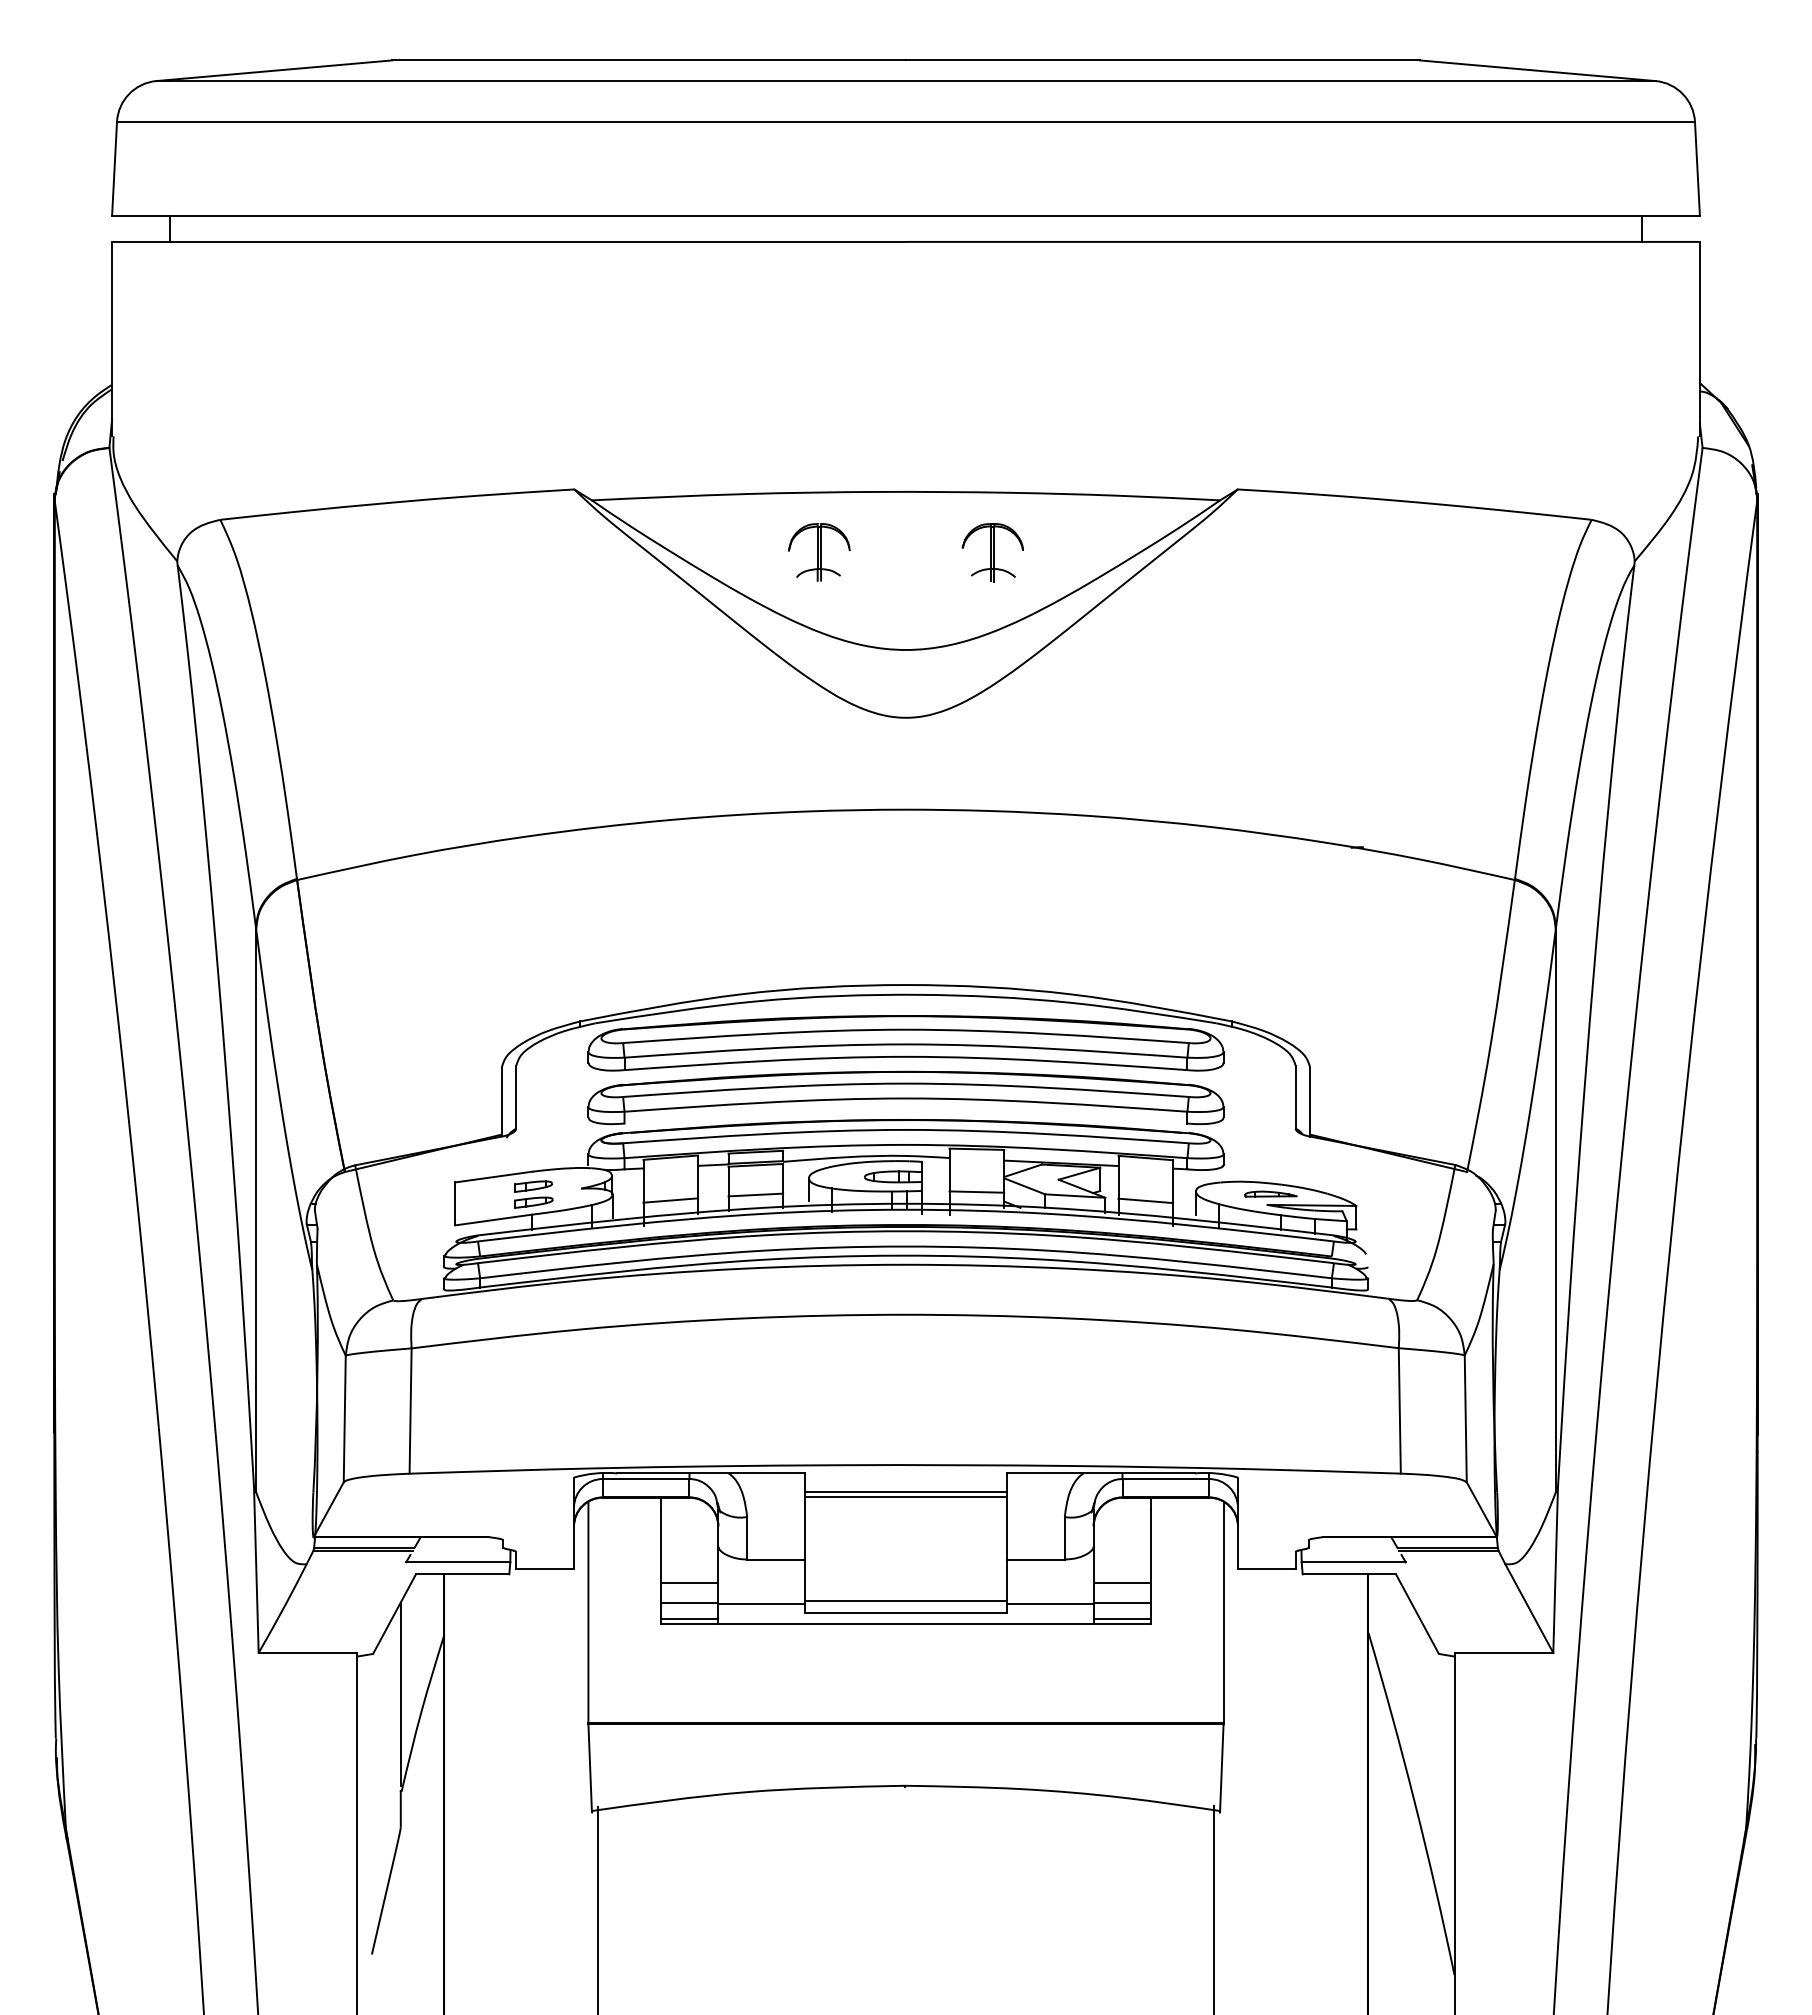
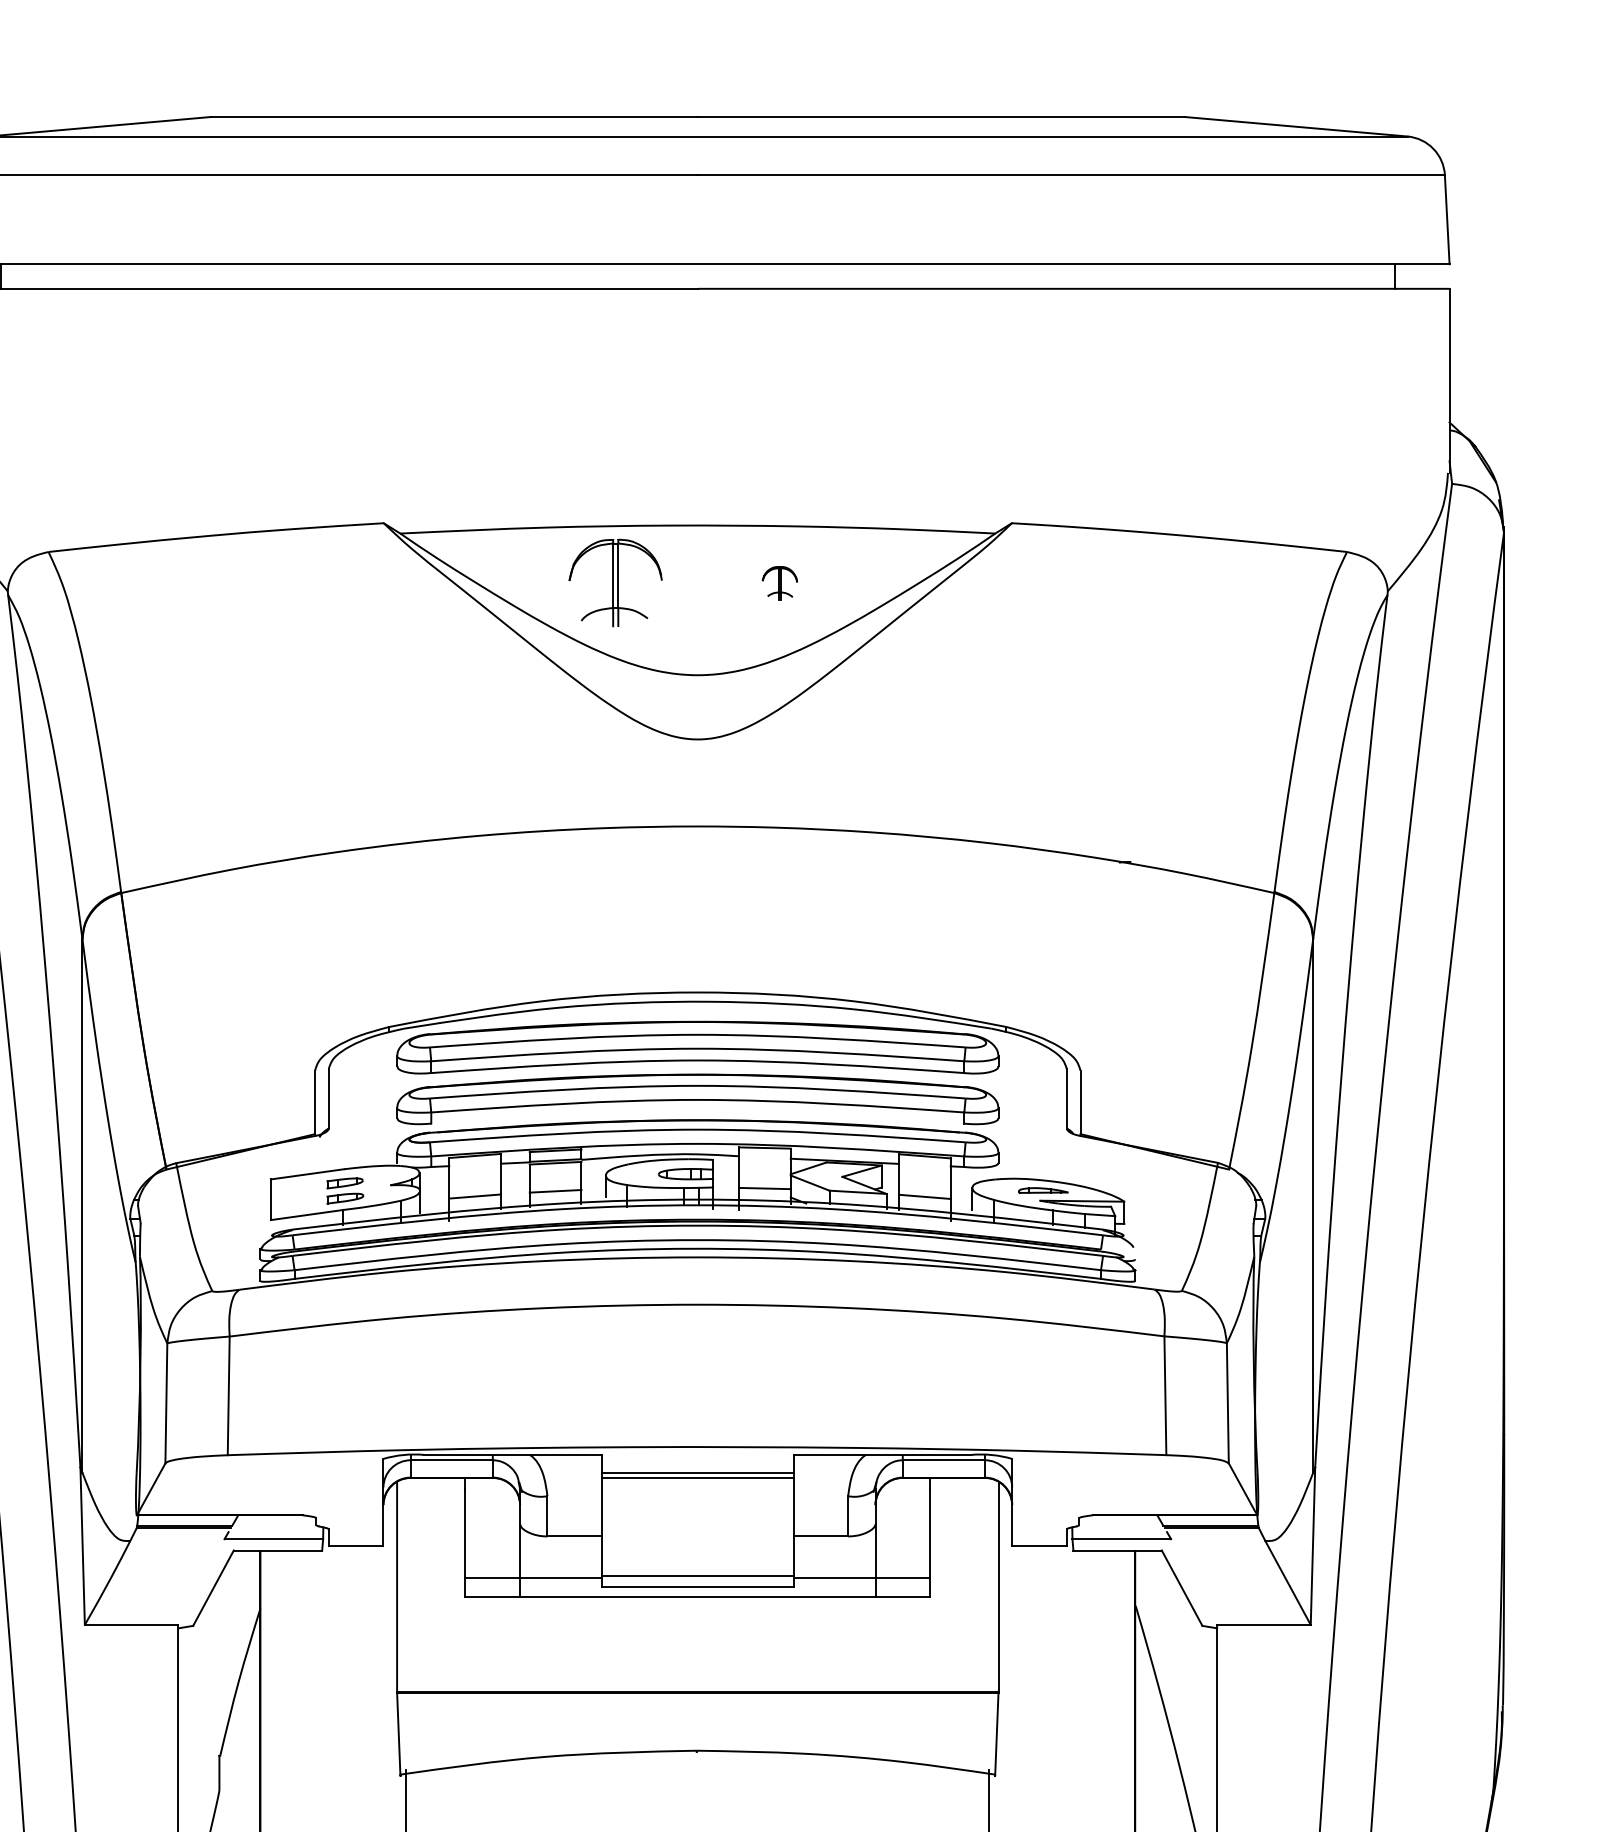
part: (819, 552) -> (615, 582), size x1.6
part: (992, 552) -> (779, 582), size x0.6
line: (689, 1583) -> (492, 1559), removed
line: (1122, 1583) -> (902, 1559), removed
line: (689, 1619) -> (492, 1593), removed
line: (1122, 1619) -> (902, 1593), removed
line: (400, 1693) -> (219, 1663), removed

